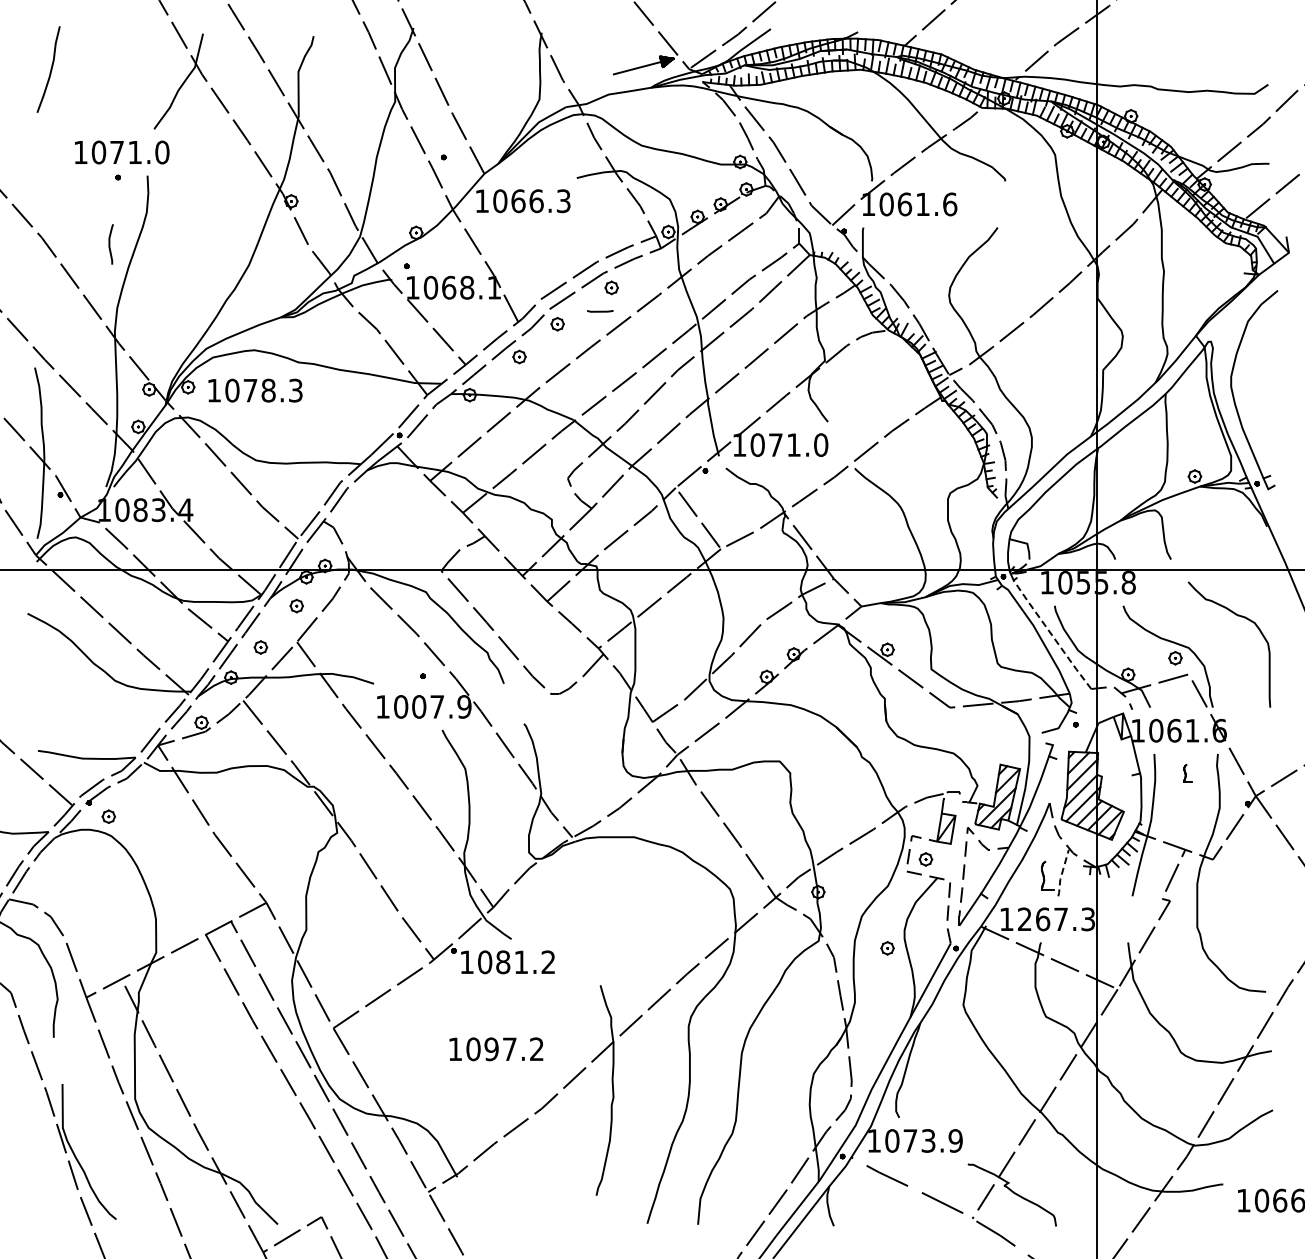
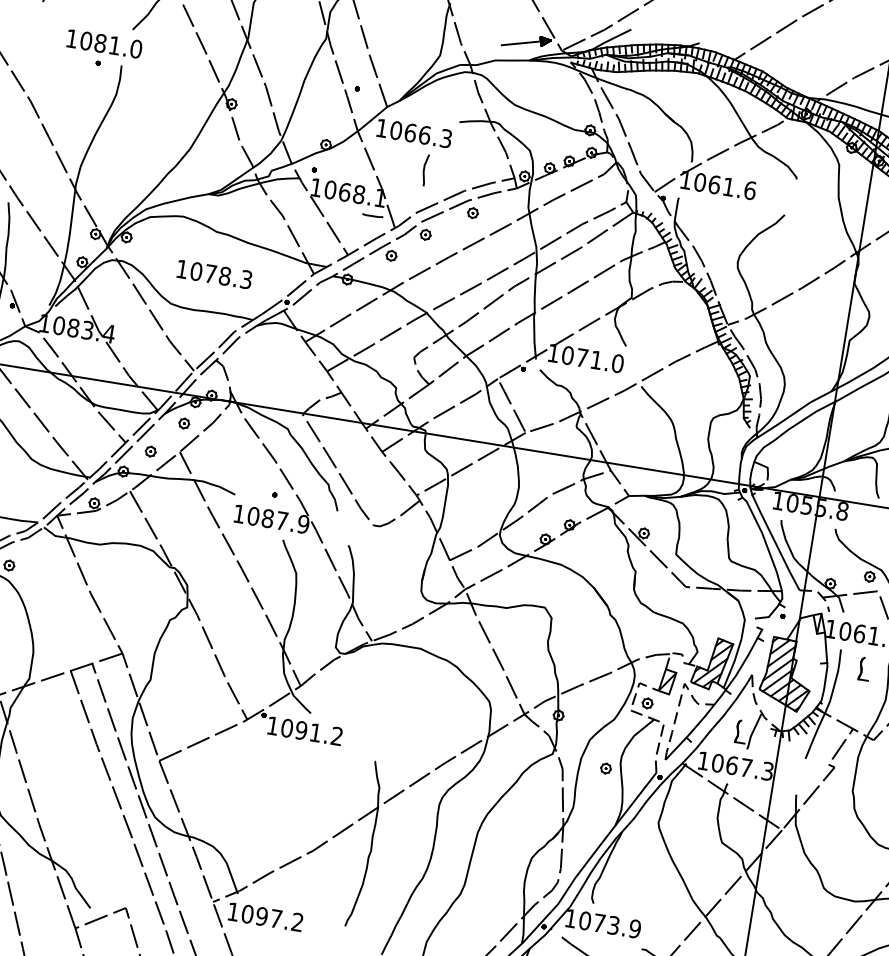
text: (117, 152) -> (100, 43), 1071.0 -> 1081.0
curve: (110, 244) -> (424, 170), moved
line: (600, 311) -> (372, 216), moved
text: (255, 390) -> (214, 274), moved
line: (1052, 635) -> (775, 543), dashed -> solid
text: (419, 706) -> (268, 518), 1007.9 -> 1087.9
part: (1187, 772) -> (864, 668), size x1.67
line: (1061, 874) -> (752, 732), dashed -> solid
text: (1024, 919) -> (717, 763), 1267.3 -> 1067.3
text: (503, 962) -> (301, 730), 1081.2 -> 1091.2
text: (496, 1049) -> (265, 917), moved

